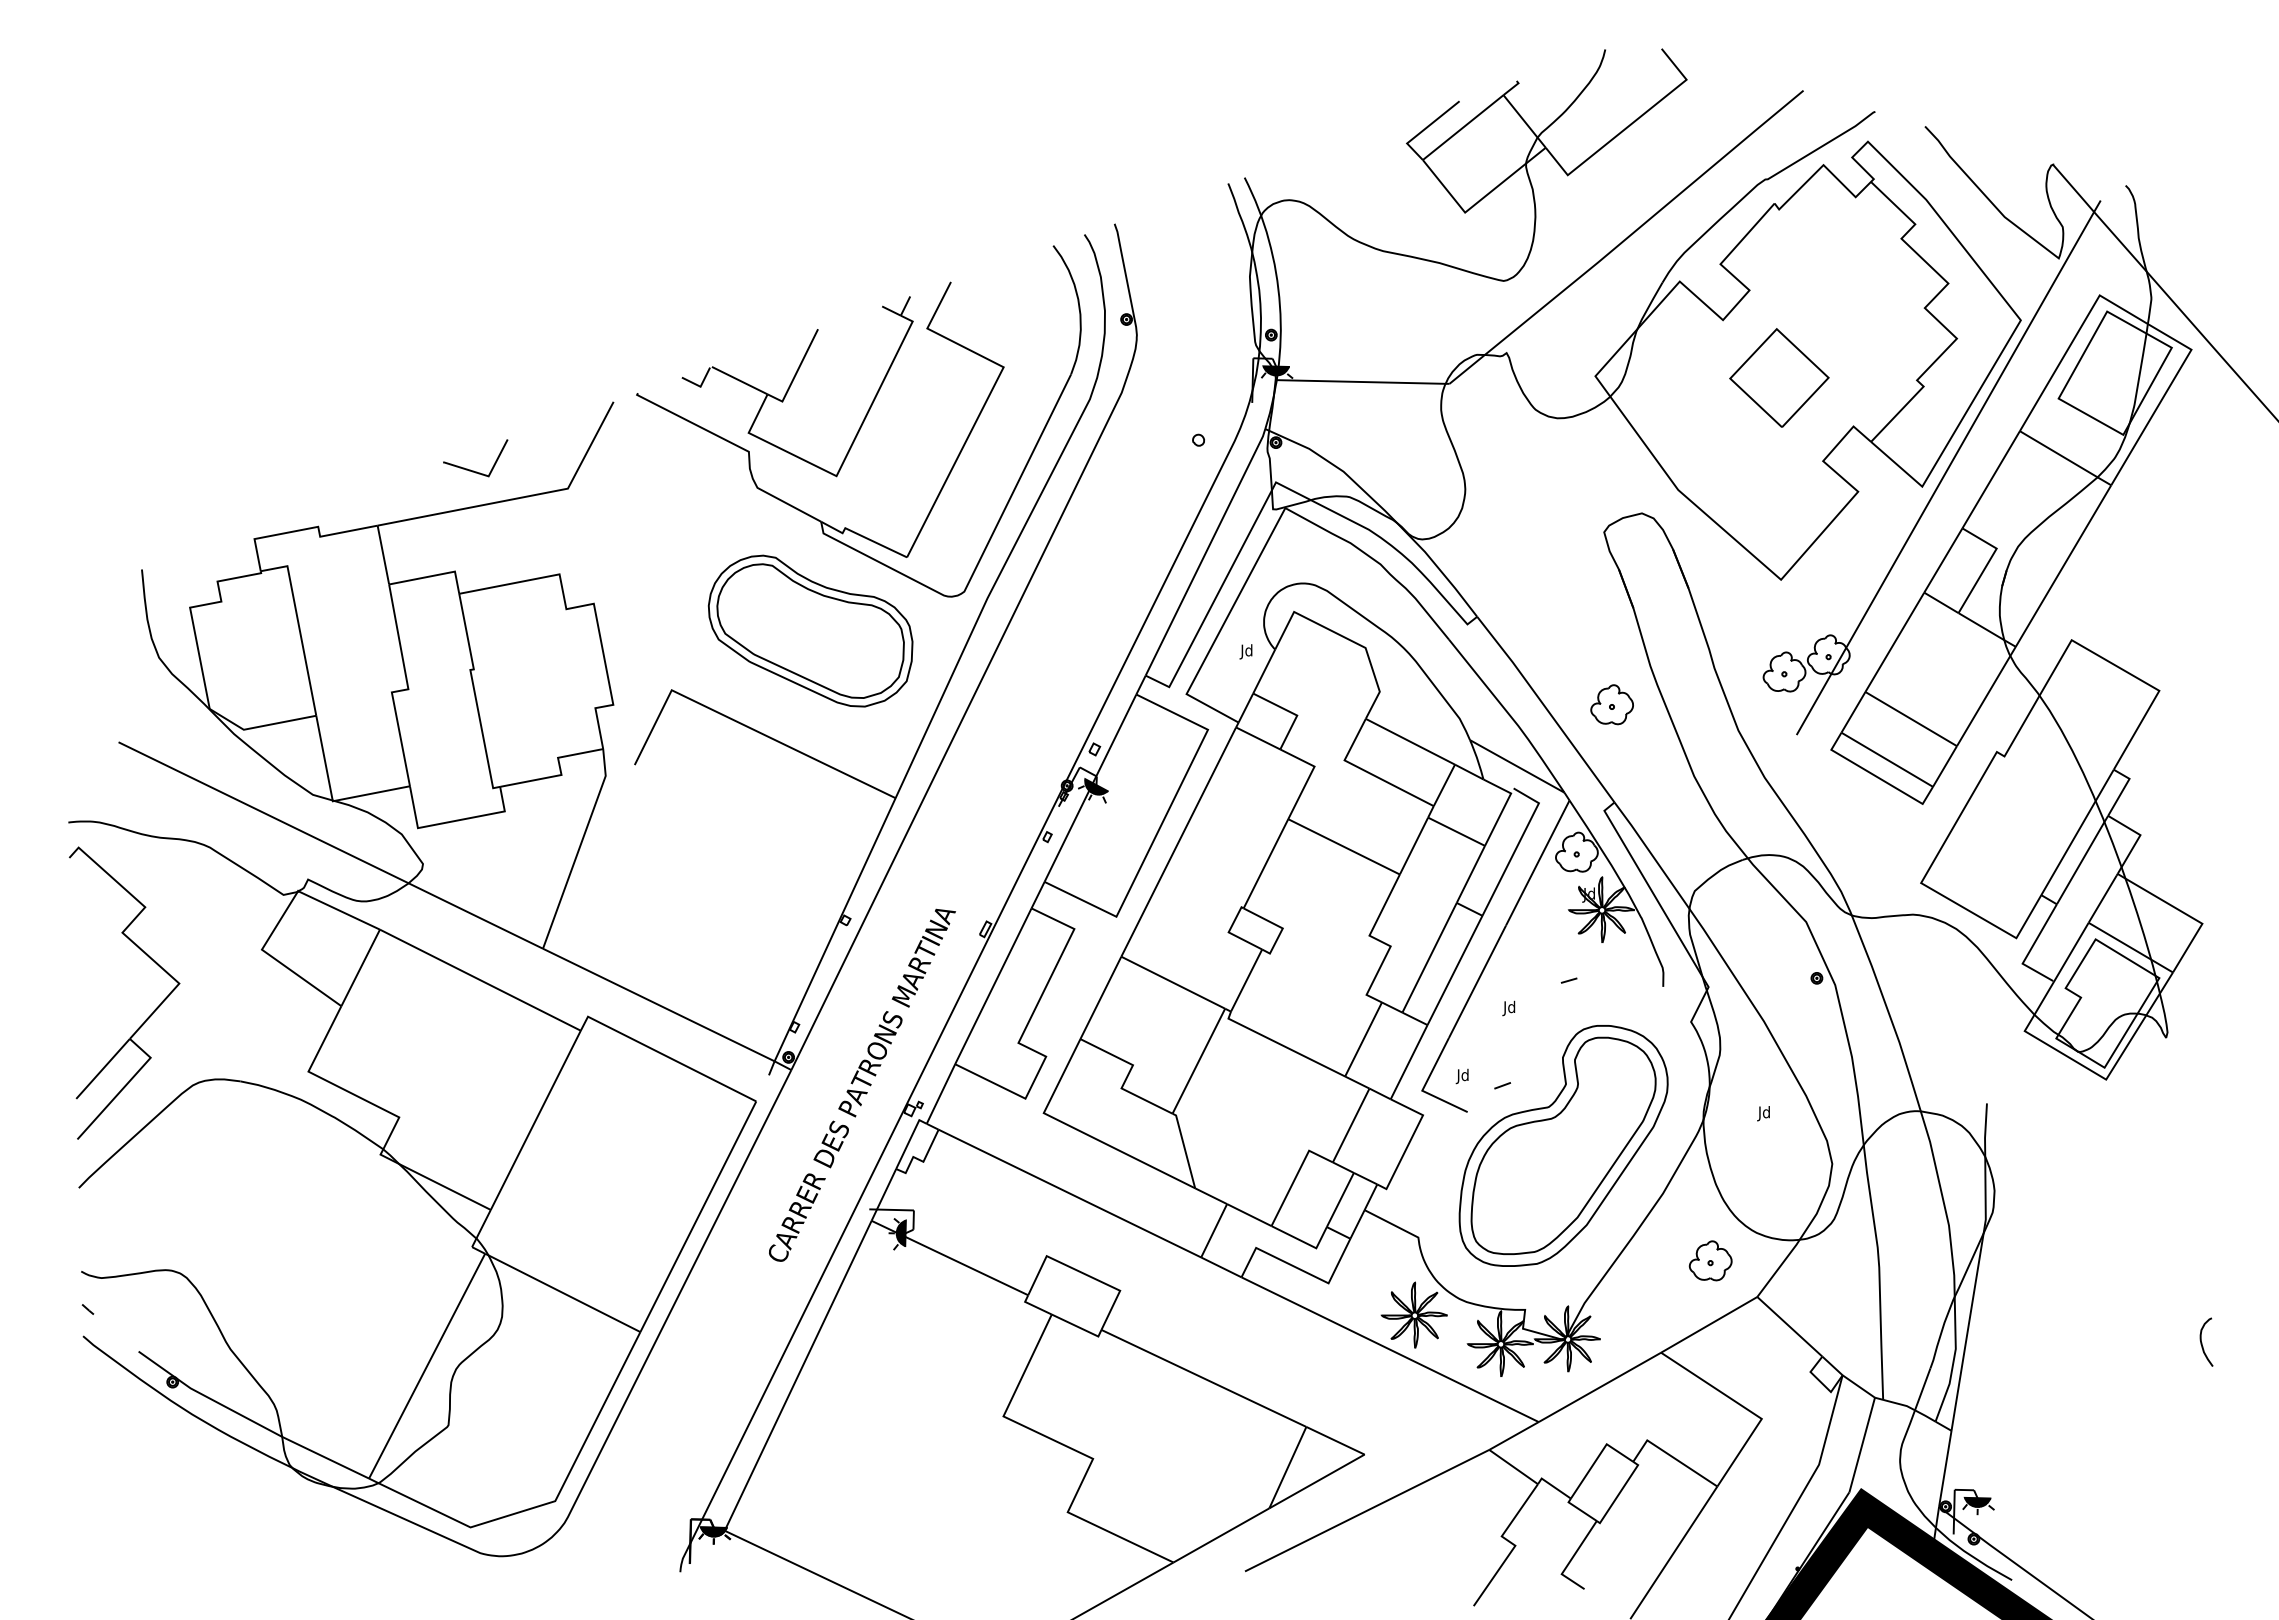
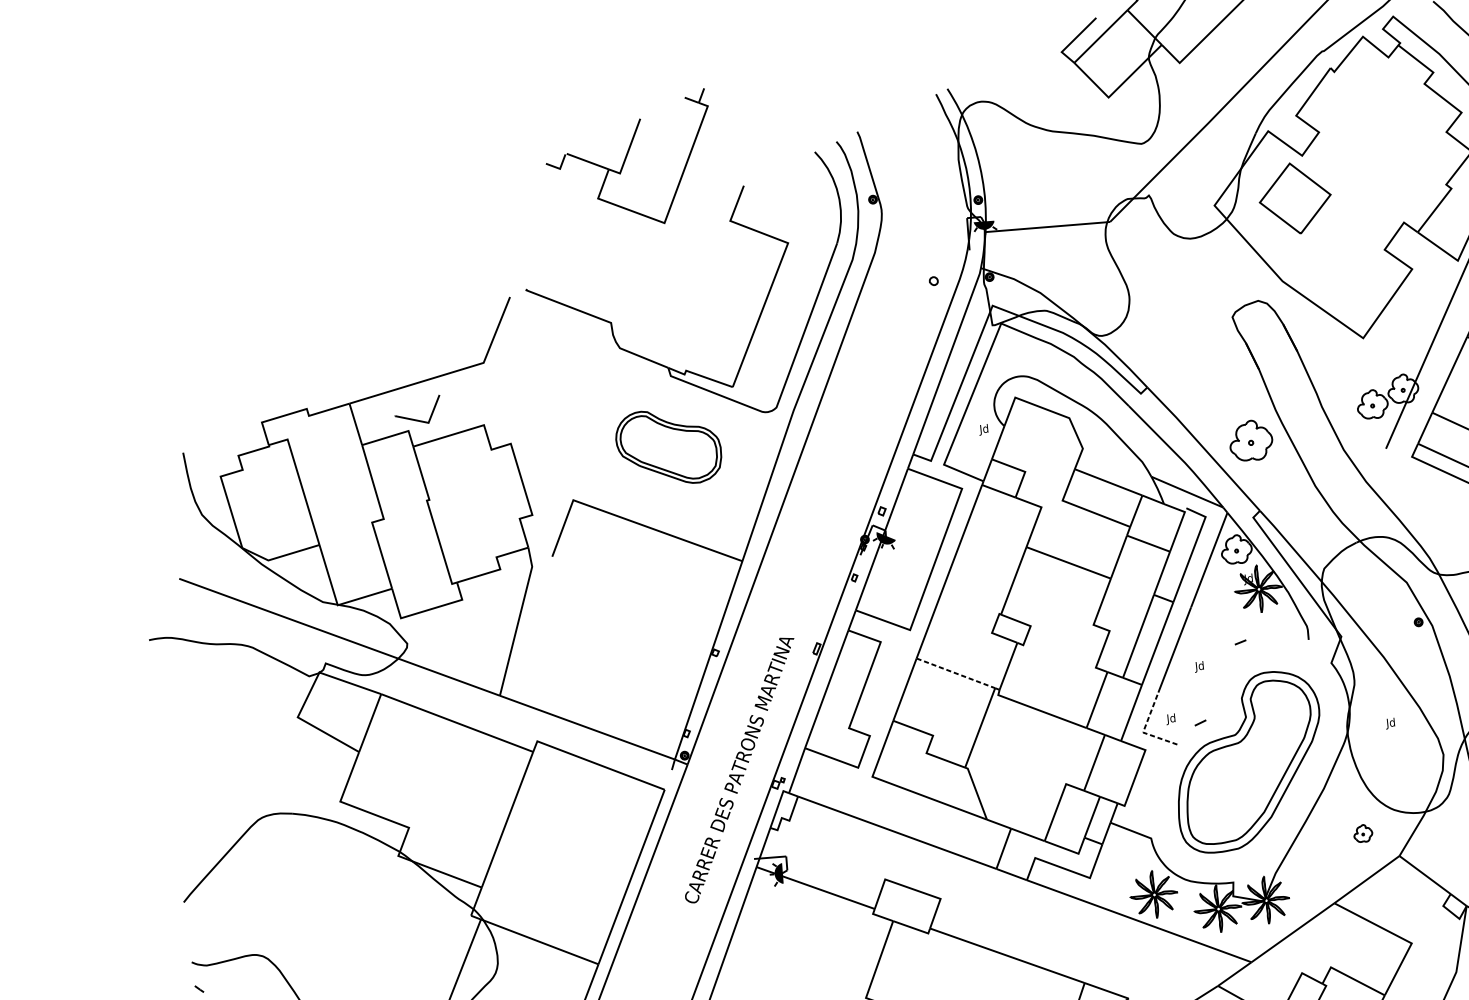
part: (1779, 377) -> (1295, 198), moved
part: (797, 386) -> (629, 161), moved
part: (470, 469) -> (415, 419), moved
part: (810, 630) -> (668, 446), size x0.7
part: (1611, 704) -> (1250, 440), size x1.4
line: (1173, 982) -> (956, 673), solid -> dashed
part: (148, 1016) -> (221, 773), removed
line: (1424, 1087) -> (1144, 730), solid -> dashed
part: (1710, 1260) -> (1363, 833), size x0.6

